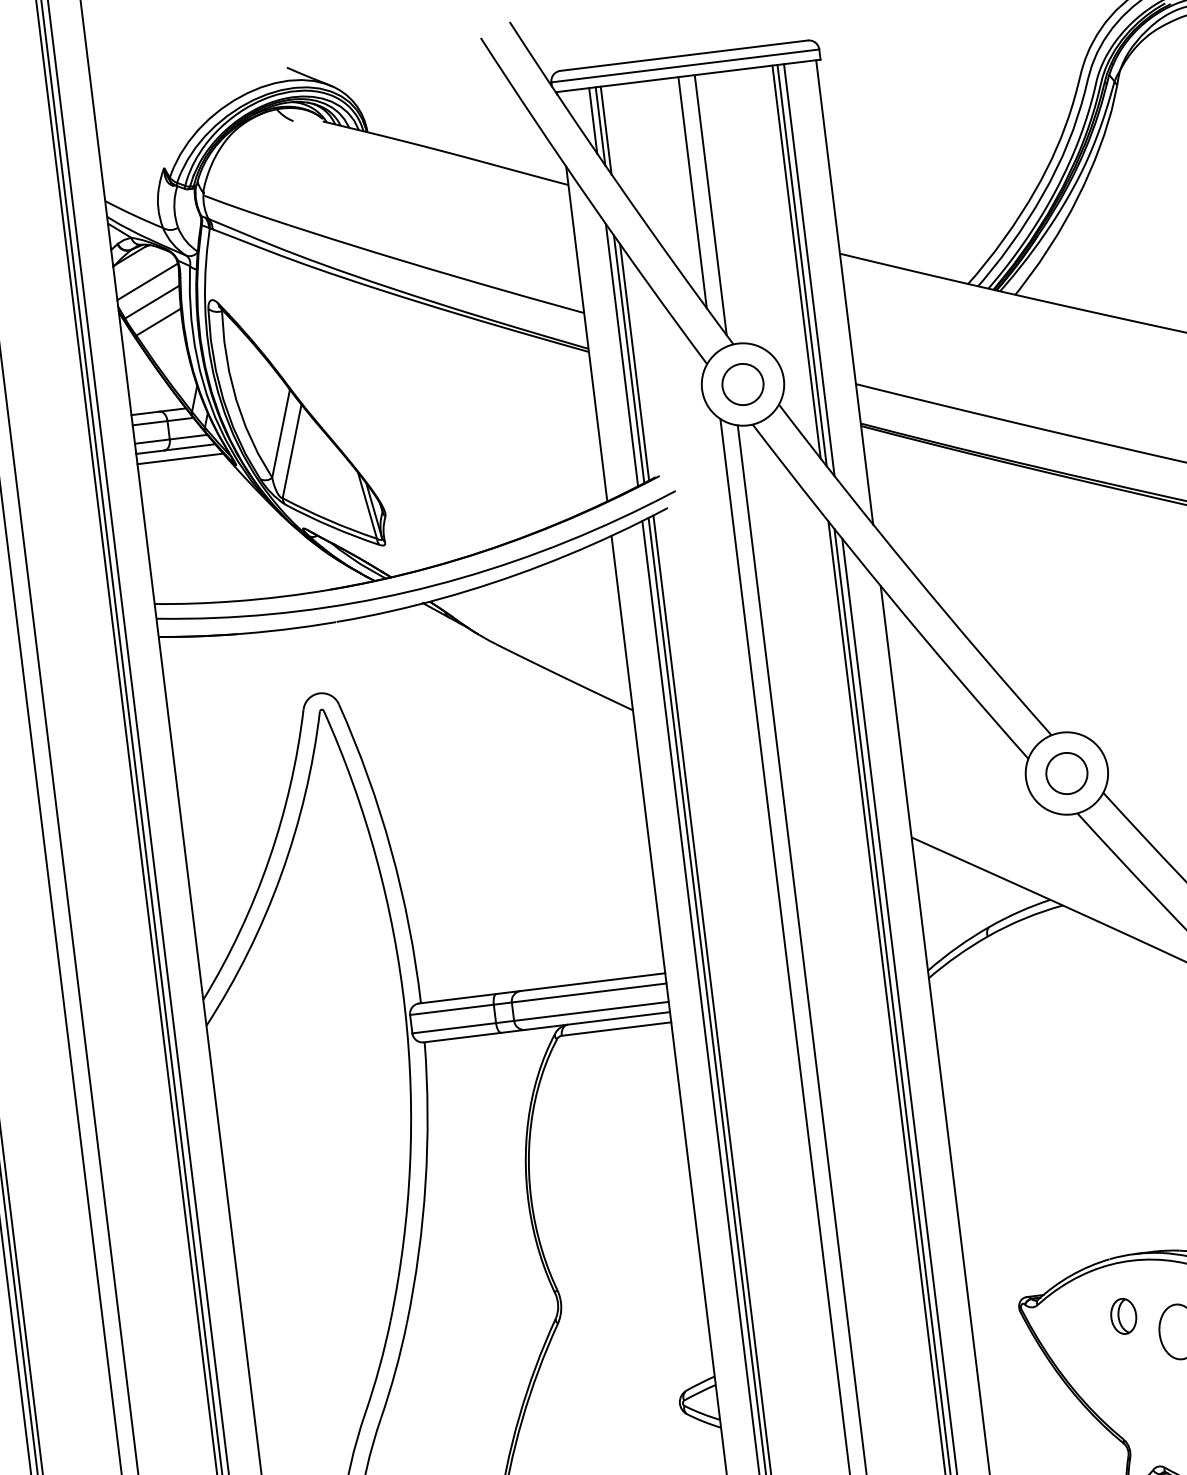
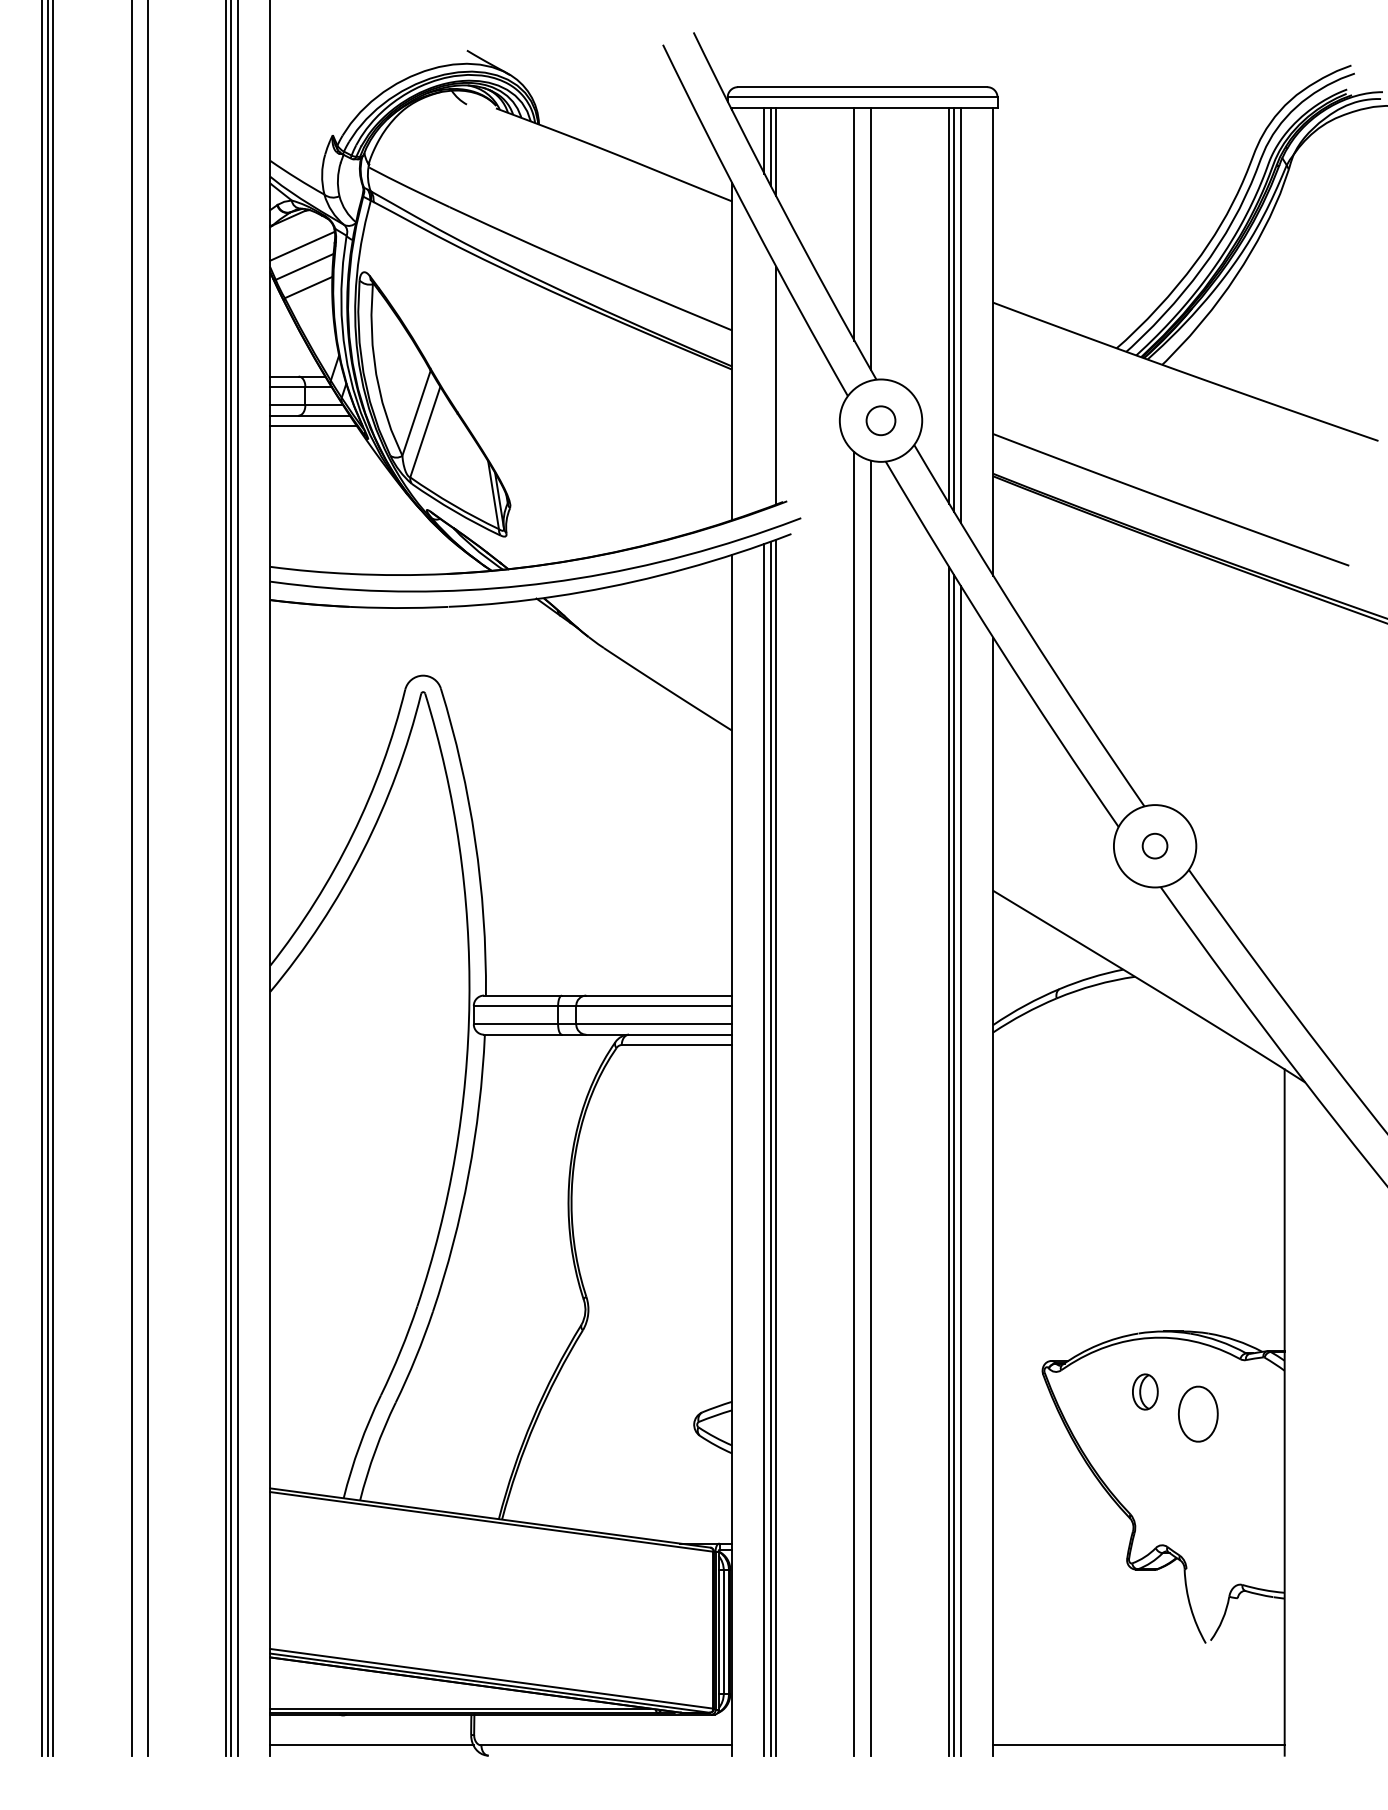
line: (621, 354) -> (764, 376), removed
line: (629, 358) -> (771, 381), removed
circle: (742, 384) -> (880, 420), size x0.7
circle: (1066, 772) -> (1154, 845), size x0.6

